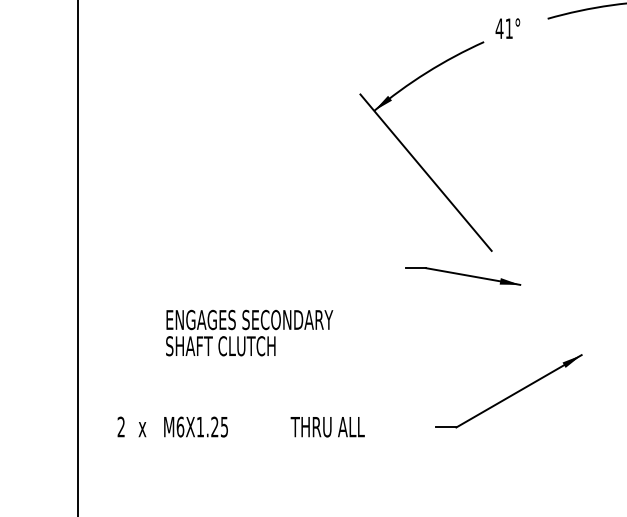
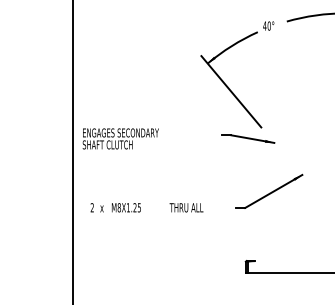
text: (507, 27) -> (268, 25), 41° -> 40°
text: (248, 332) -> (120, 138), moved
text: (178, 426) -> (118, 207), M6X1.25 -> M8X1.25

